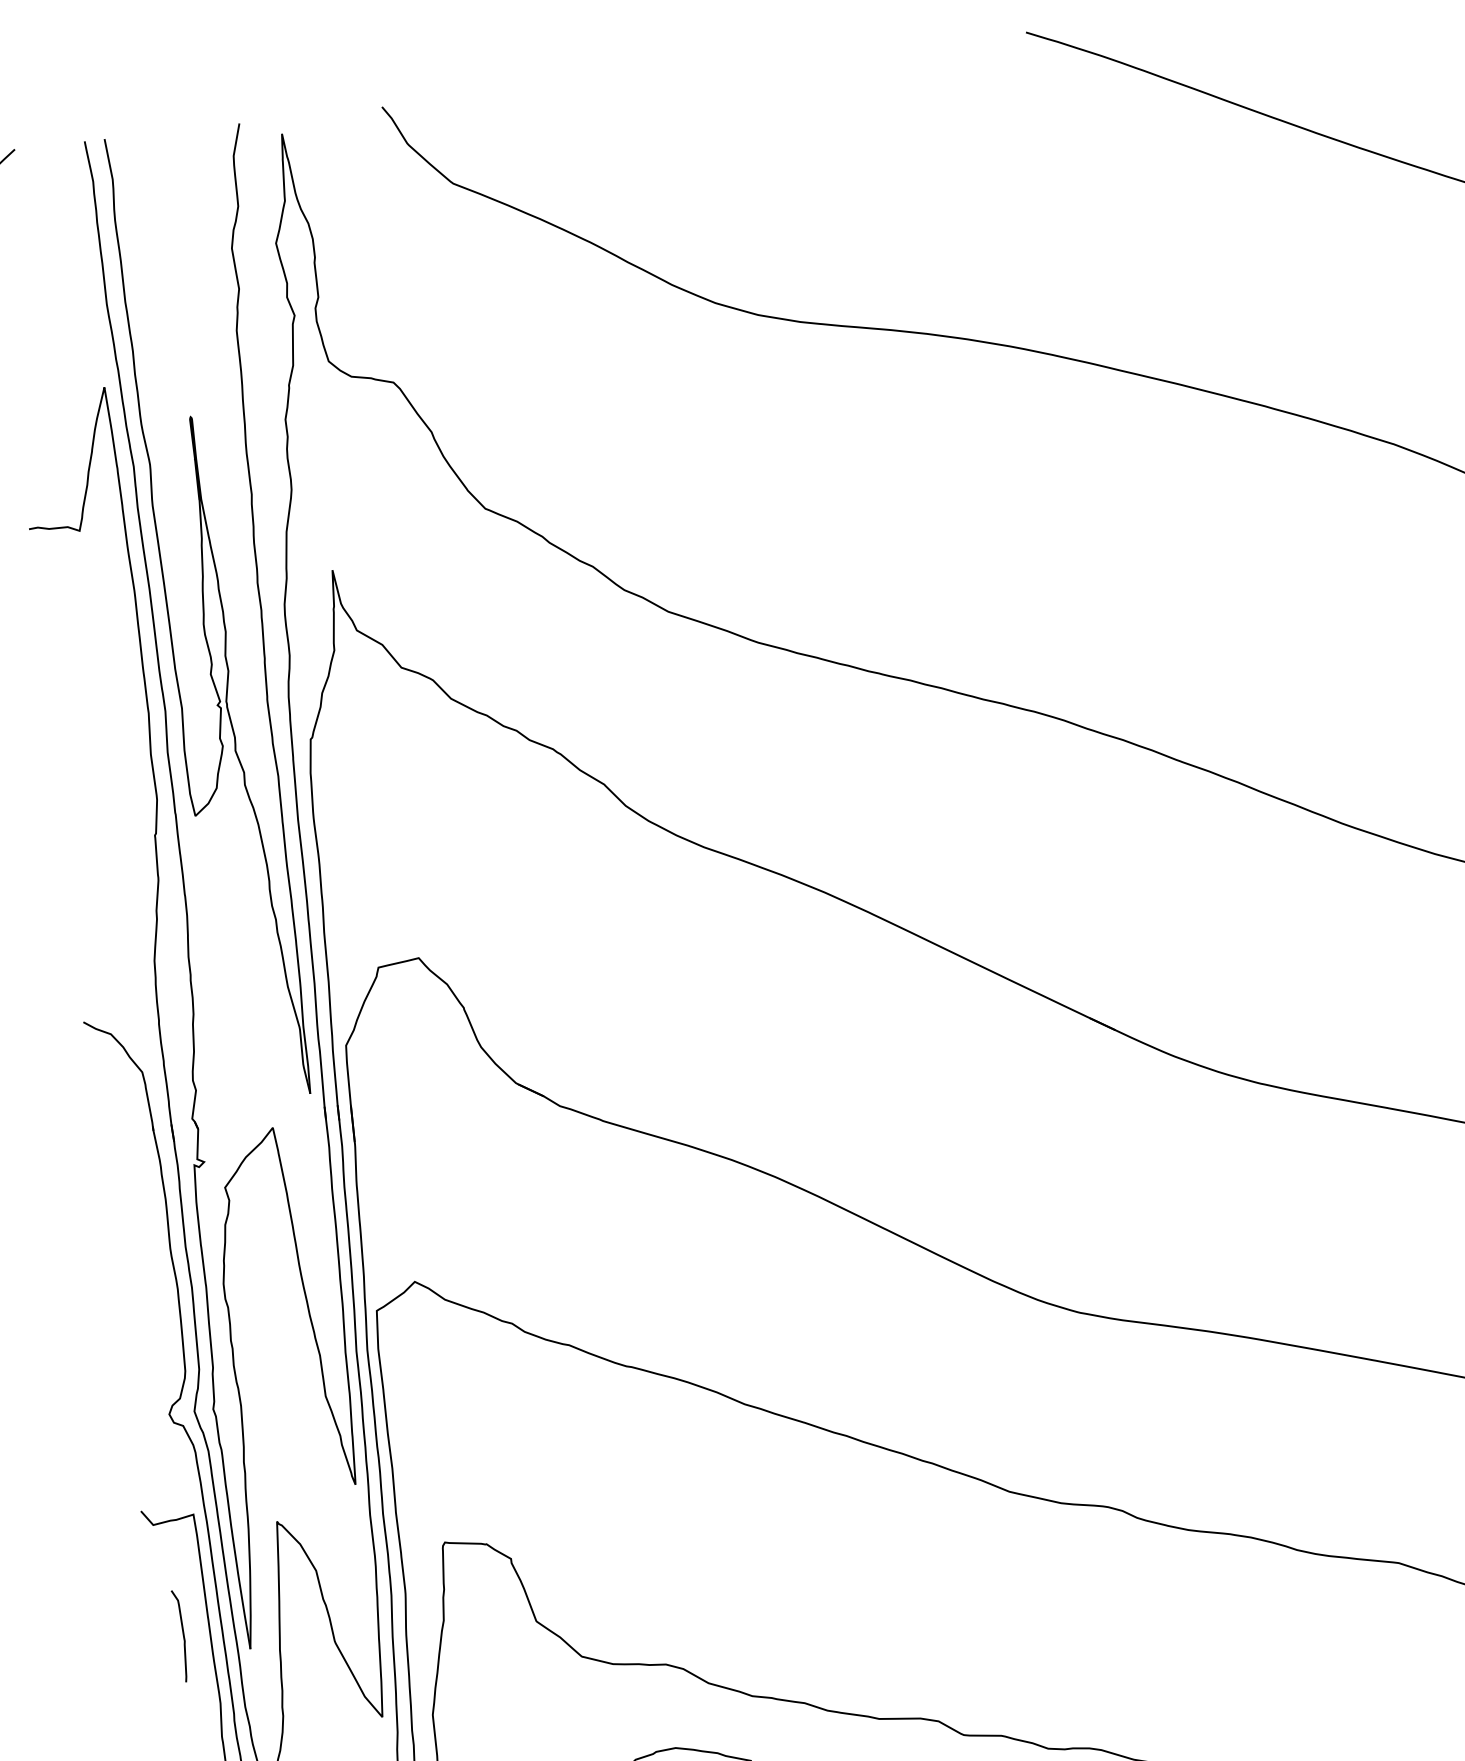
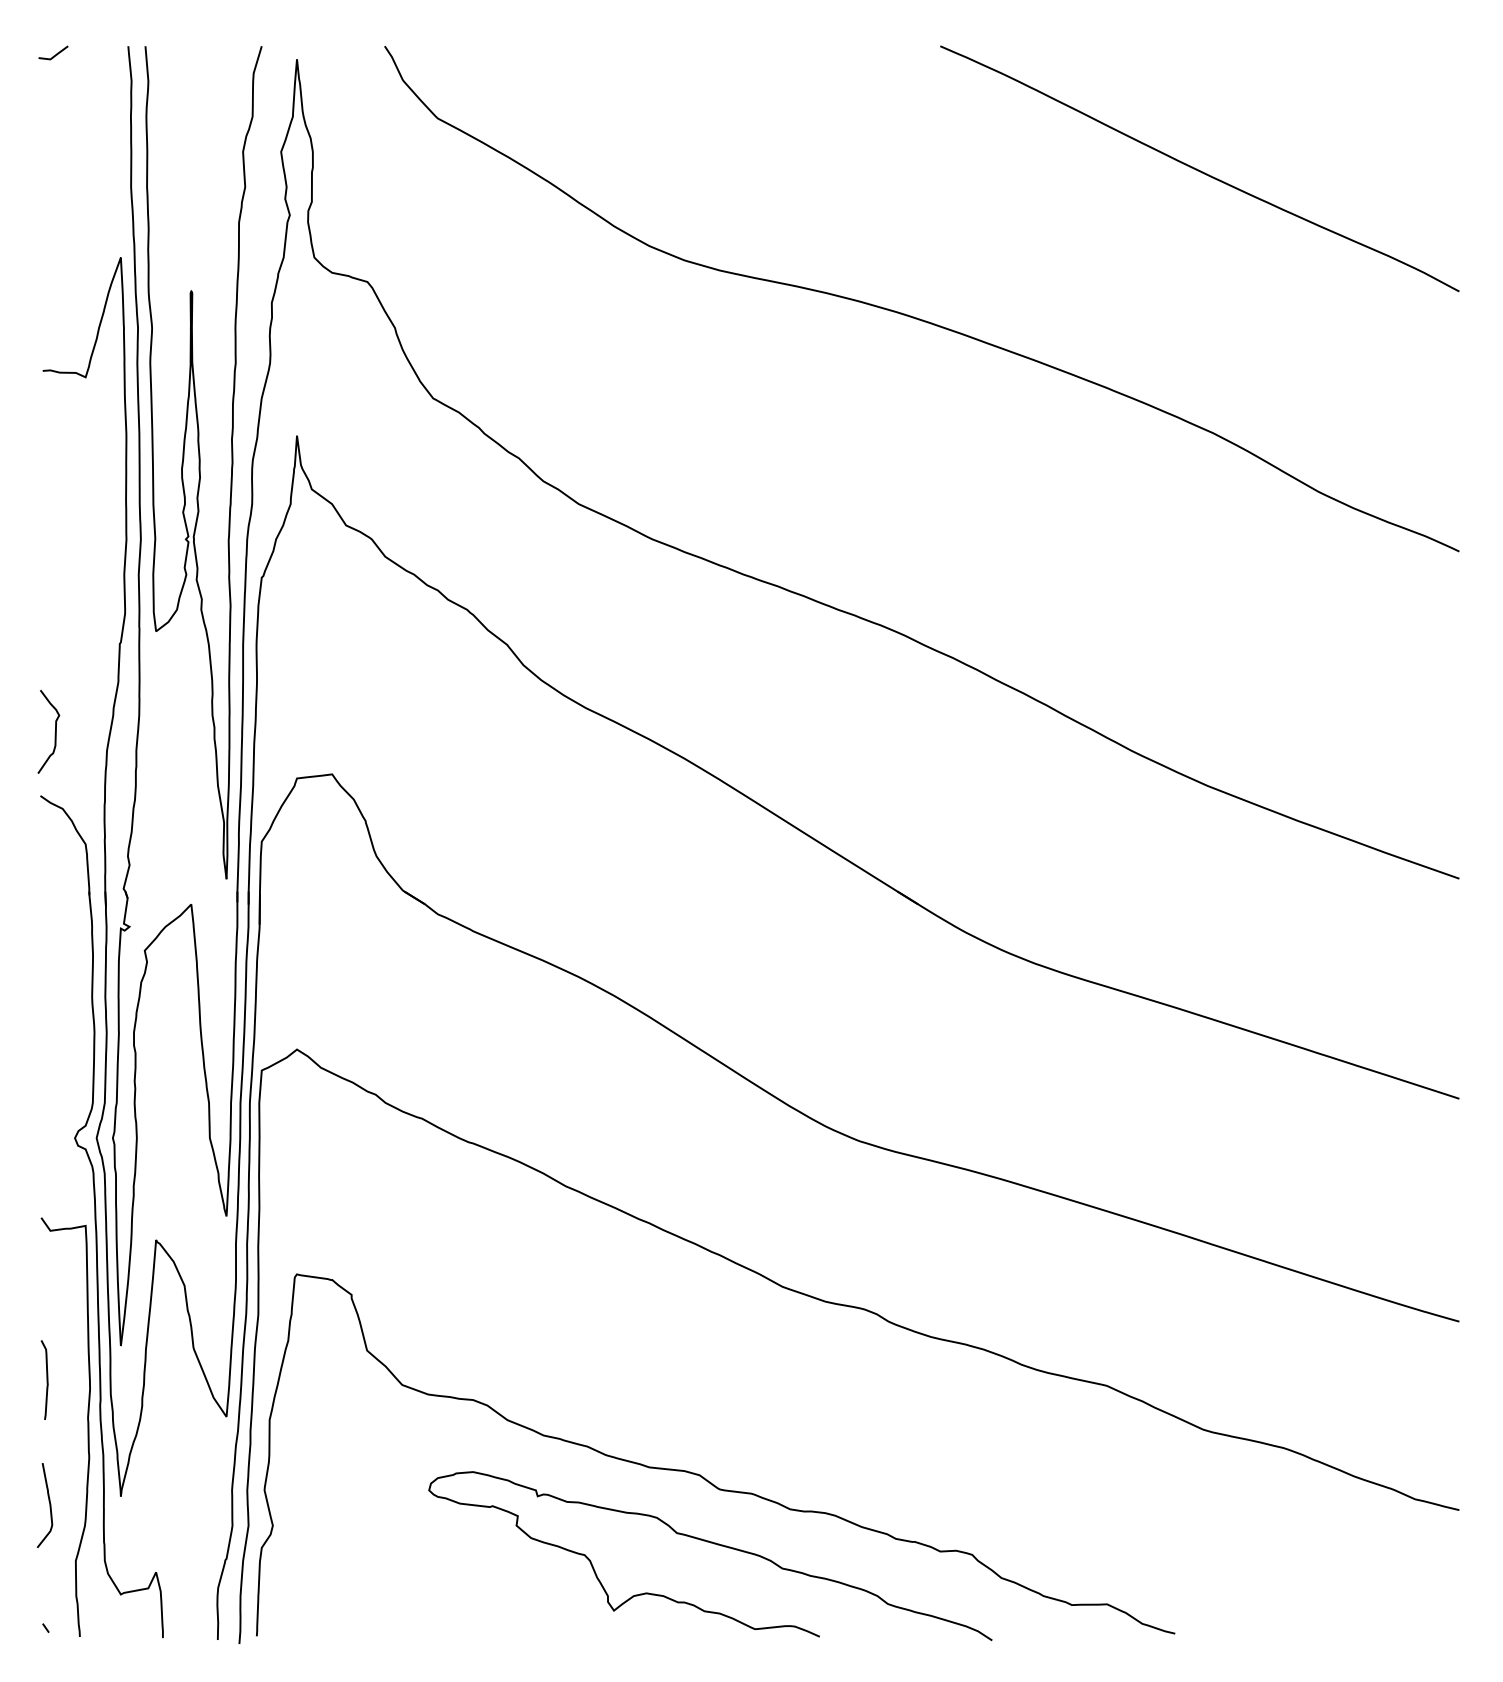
curve: (91, 947) -> (54, 733), added
curve: (182, 1635) -> (46, 1379), moved

